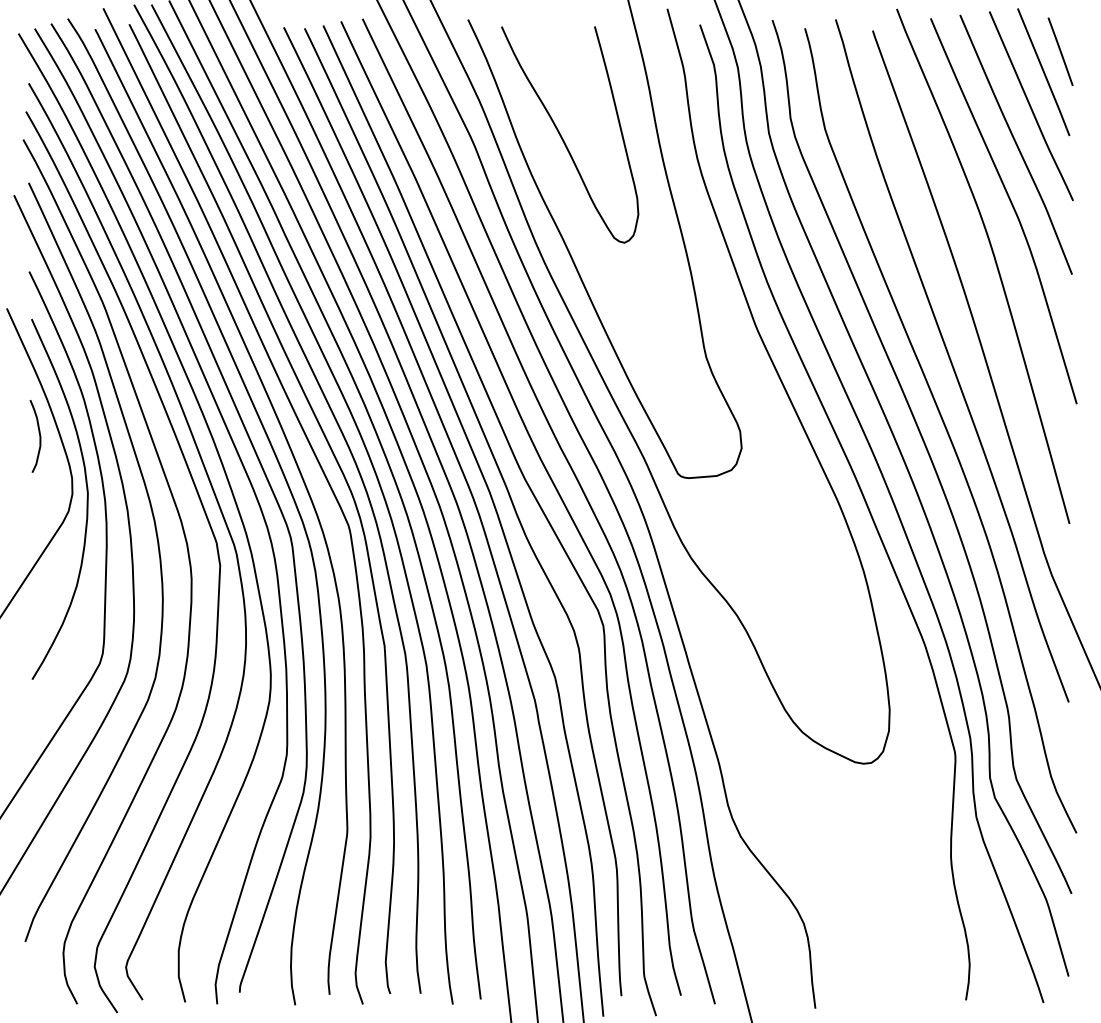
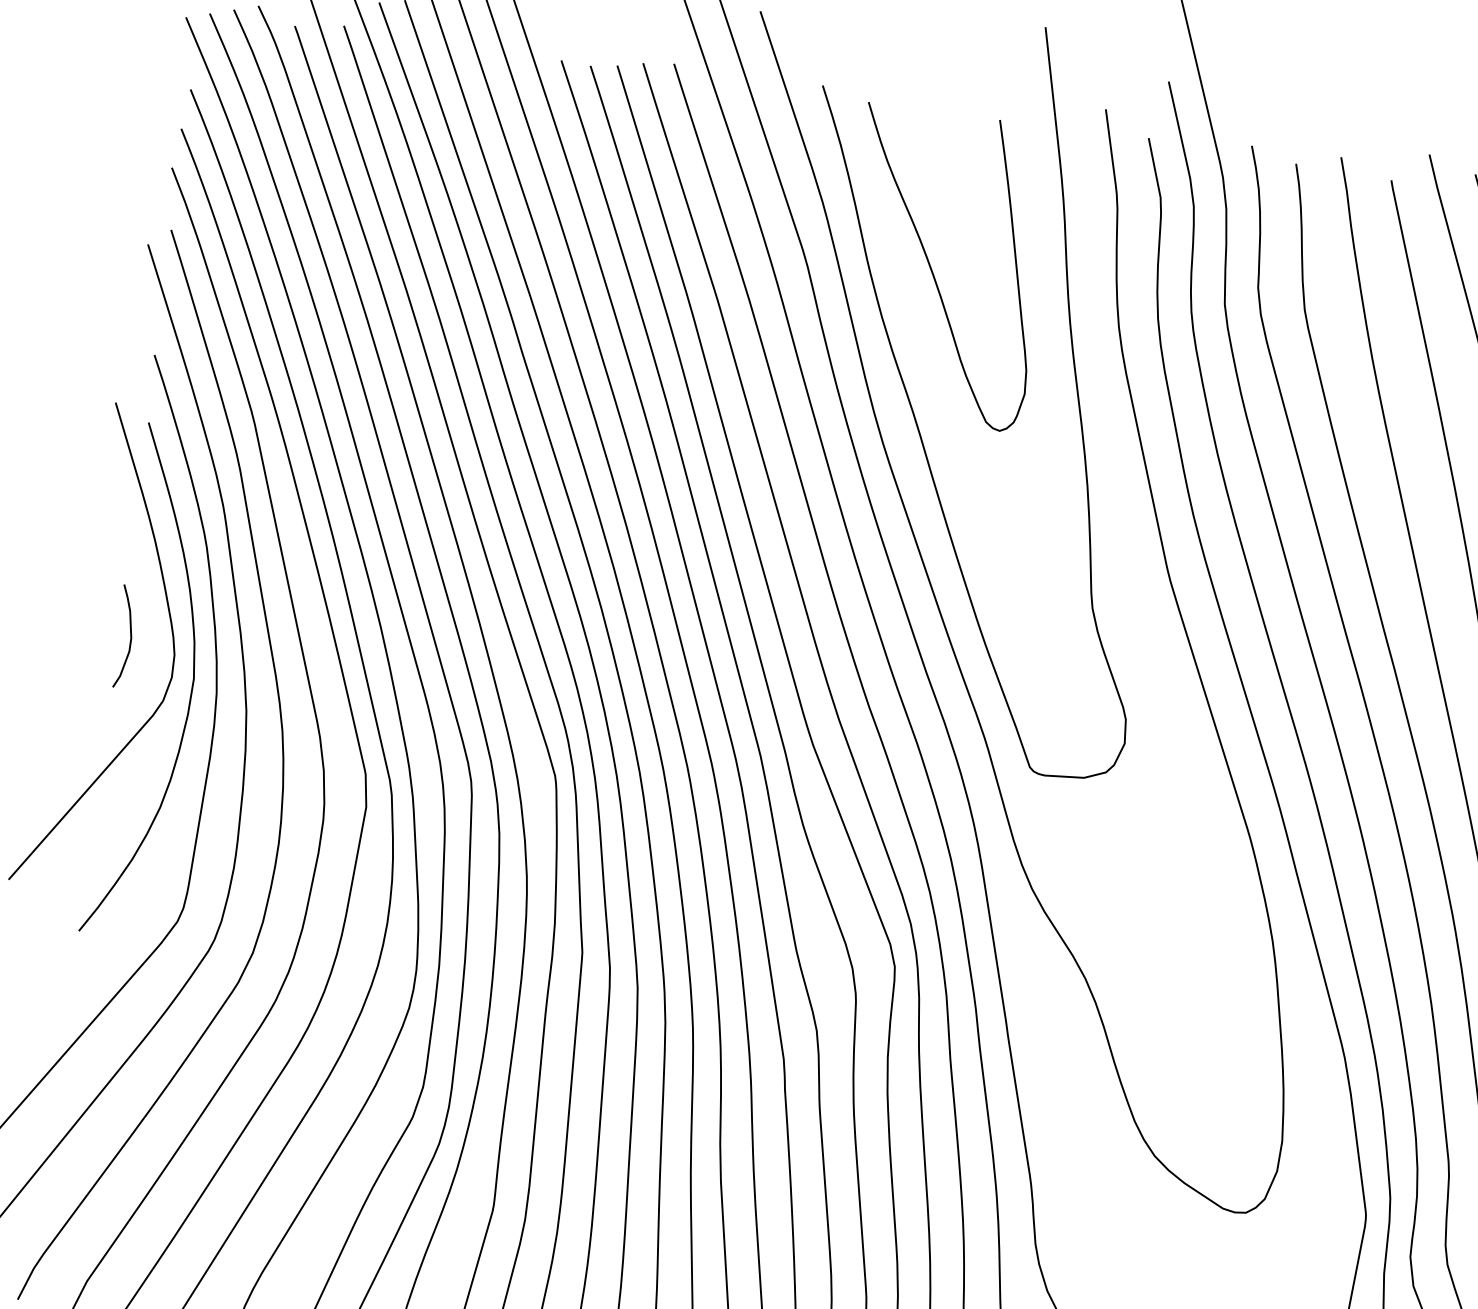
curve: (39, 436) -> (130, 637), moved

